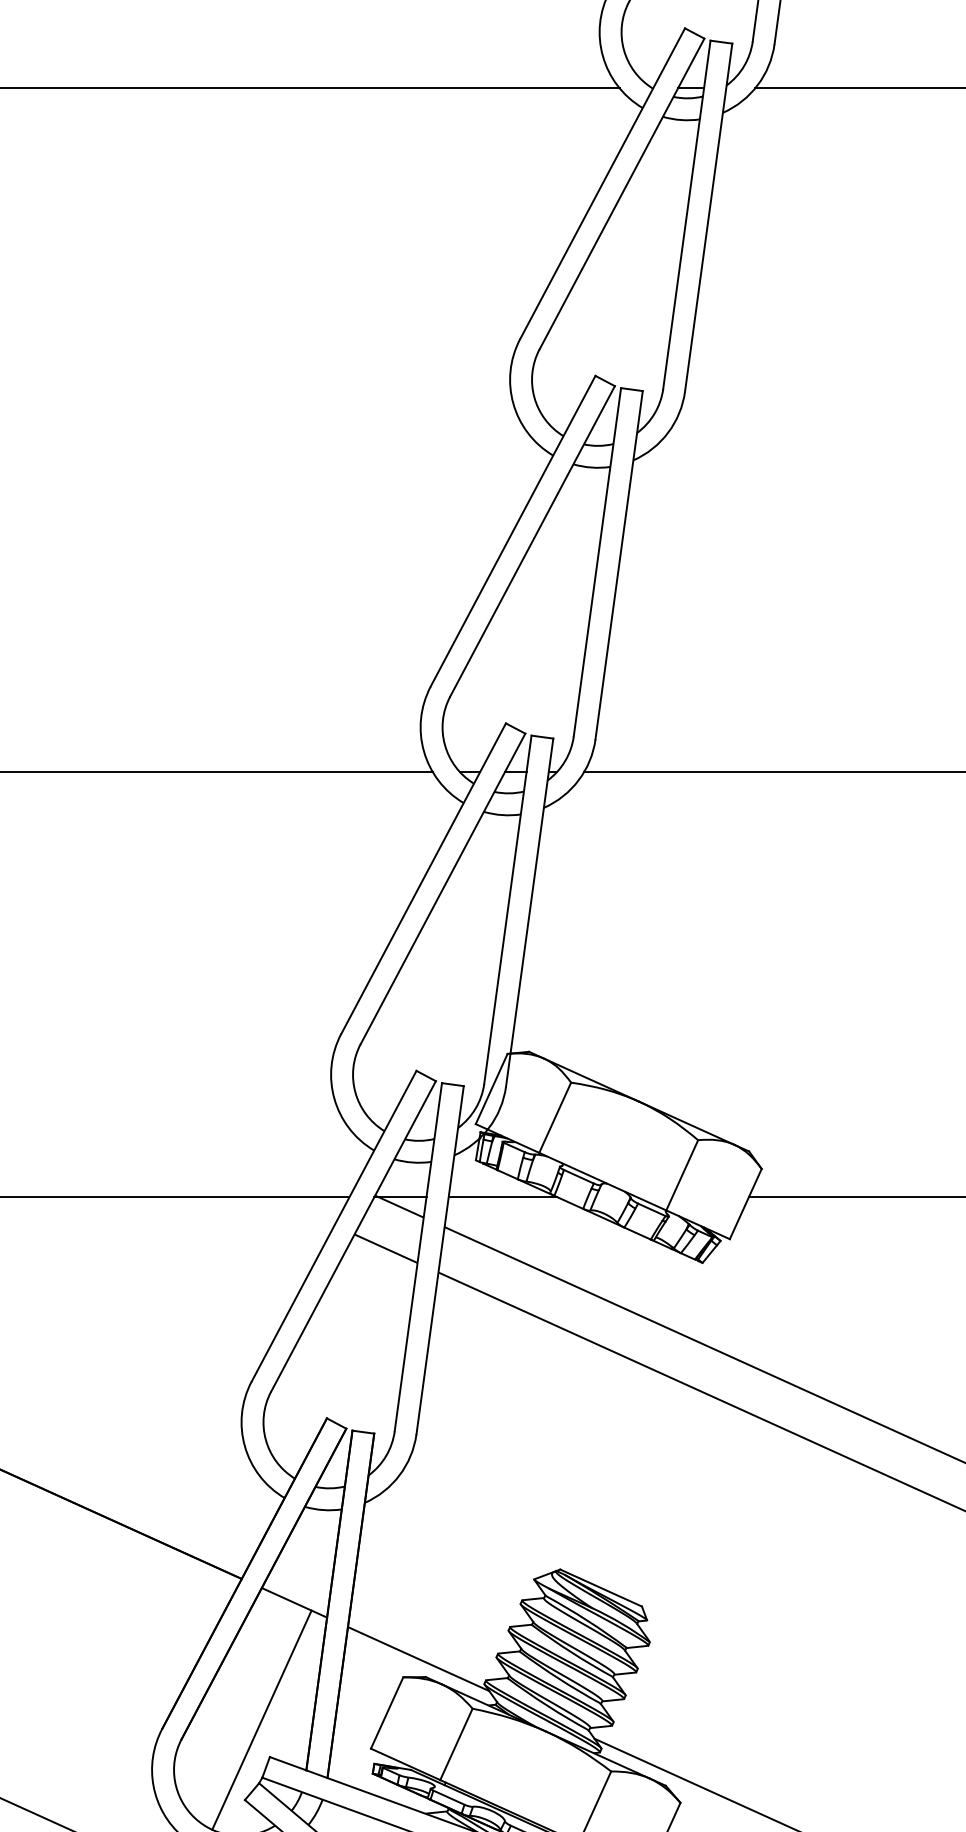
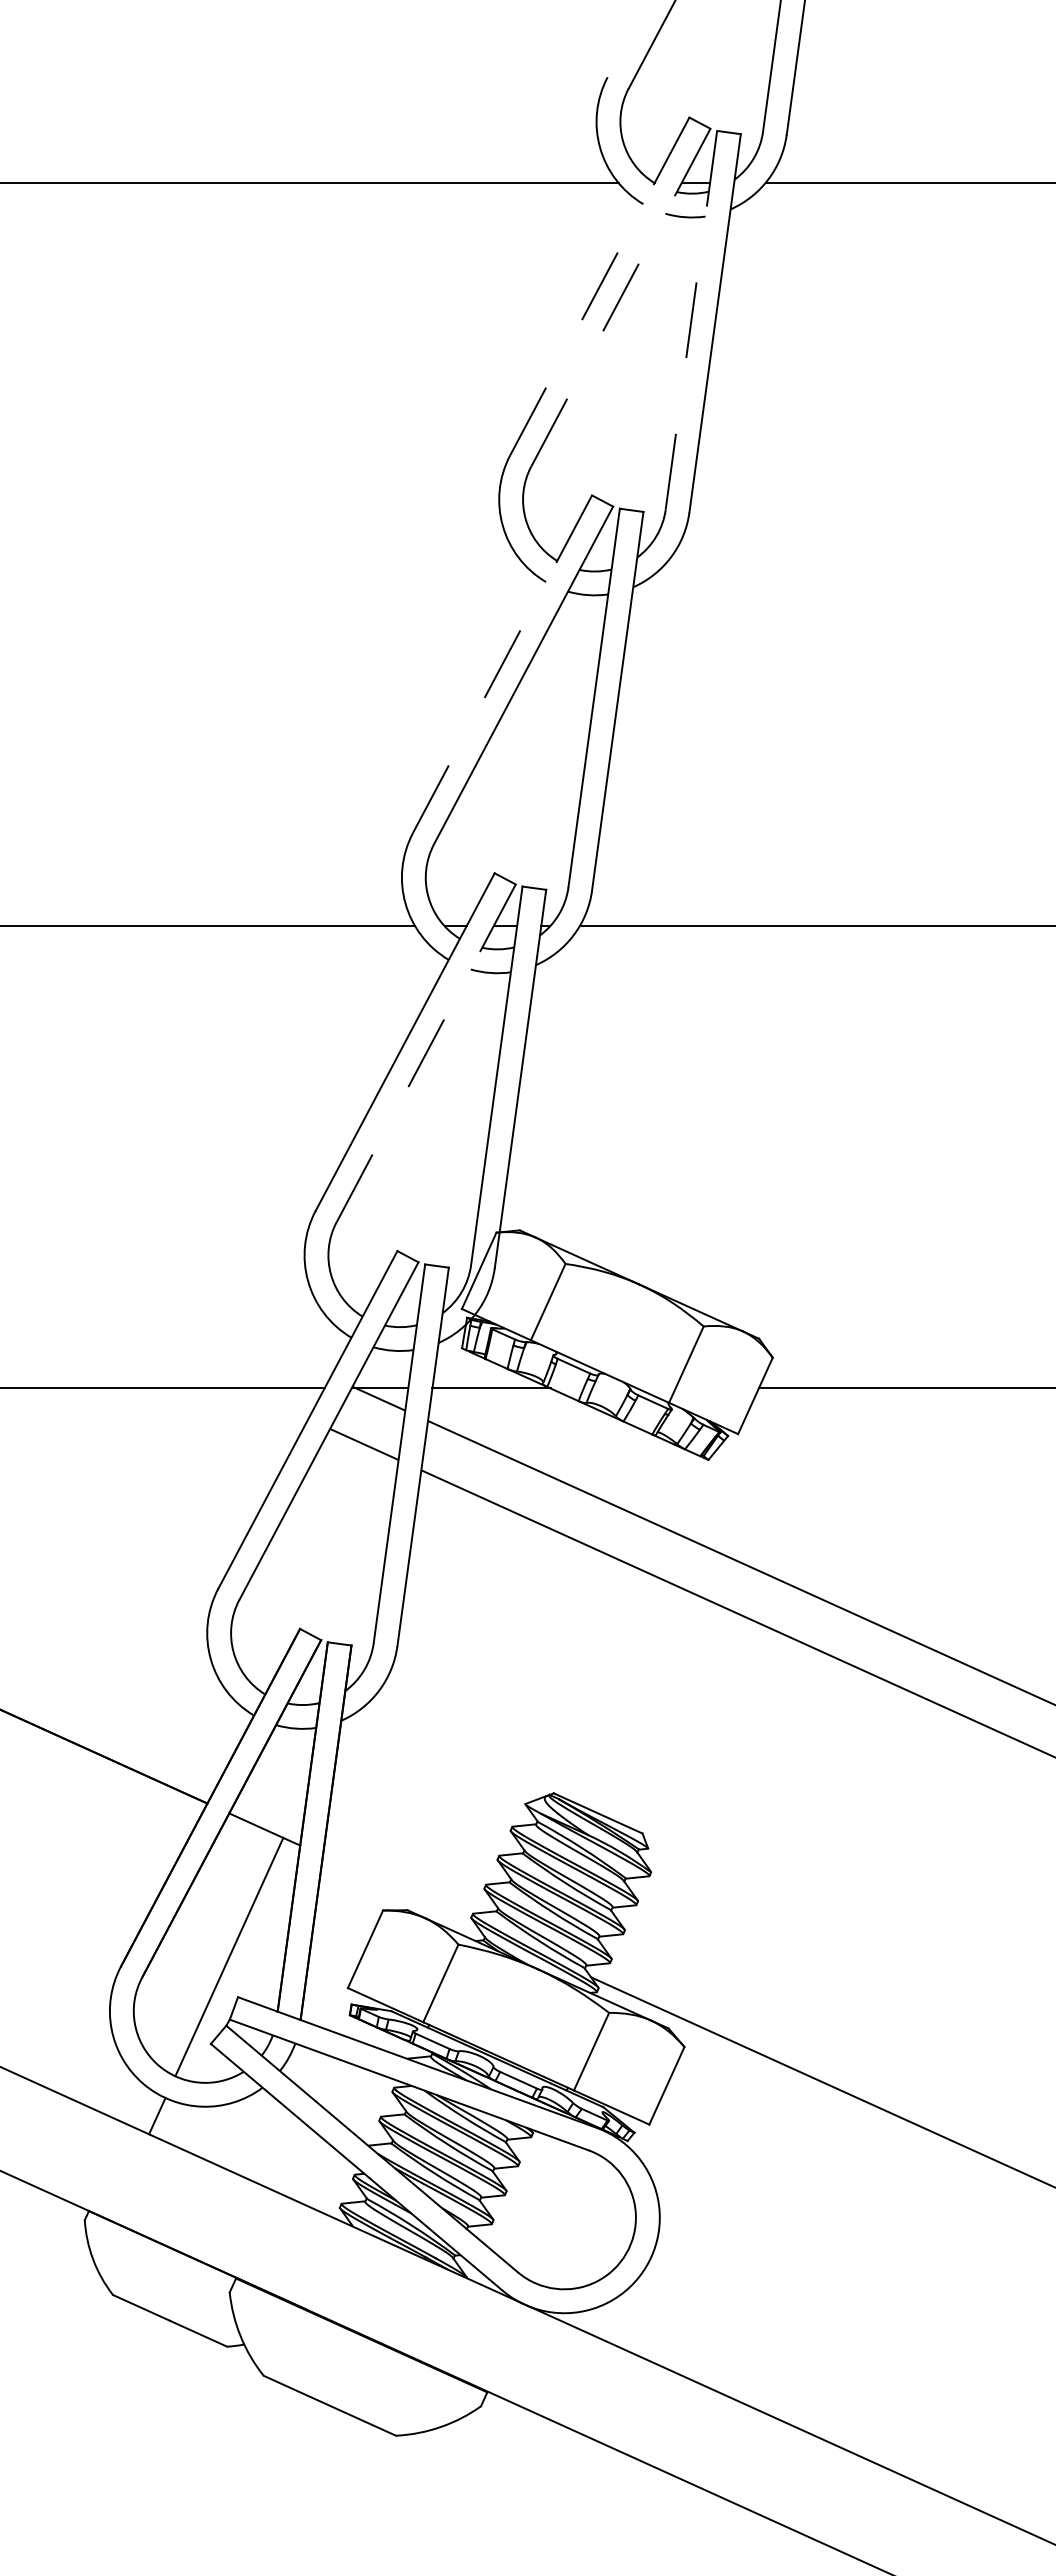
line: (602, 183) -> (599, 286), solid -> dashed
line: (621, 193) -> (620, 297), solid -> dashed
line: (686, 215) -> (691, 320), solid -> dashed
line: (513, 531) -> (502, 664), solid -> dashed
line: (443, 889) -> (426, 1053), solid -> dashed
line: (418, 1658) -> (399, 1890), removed

